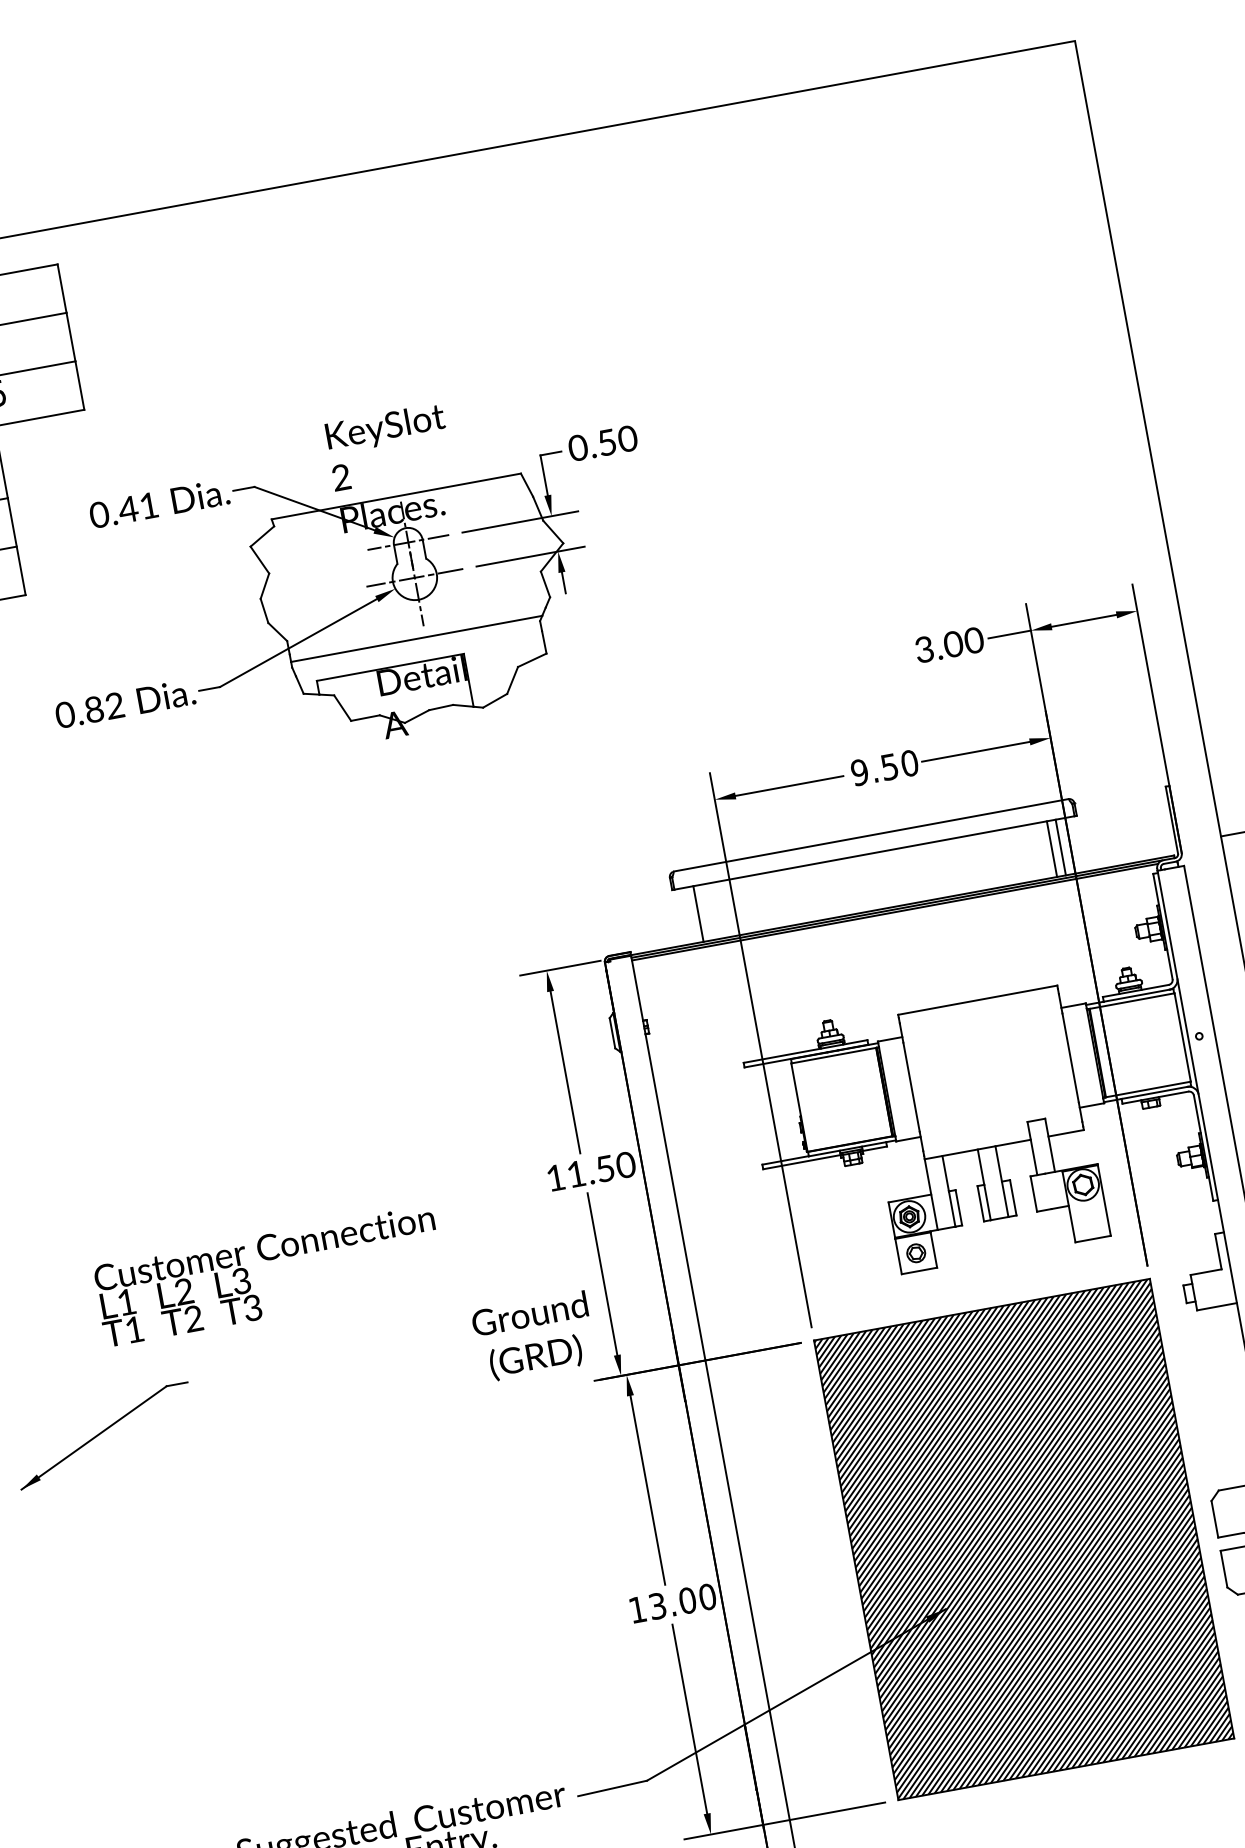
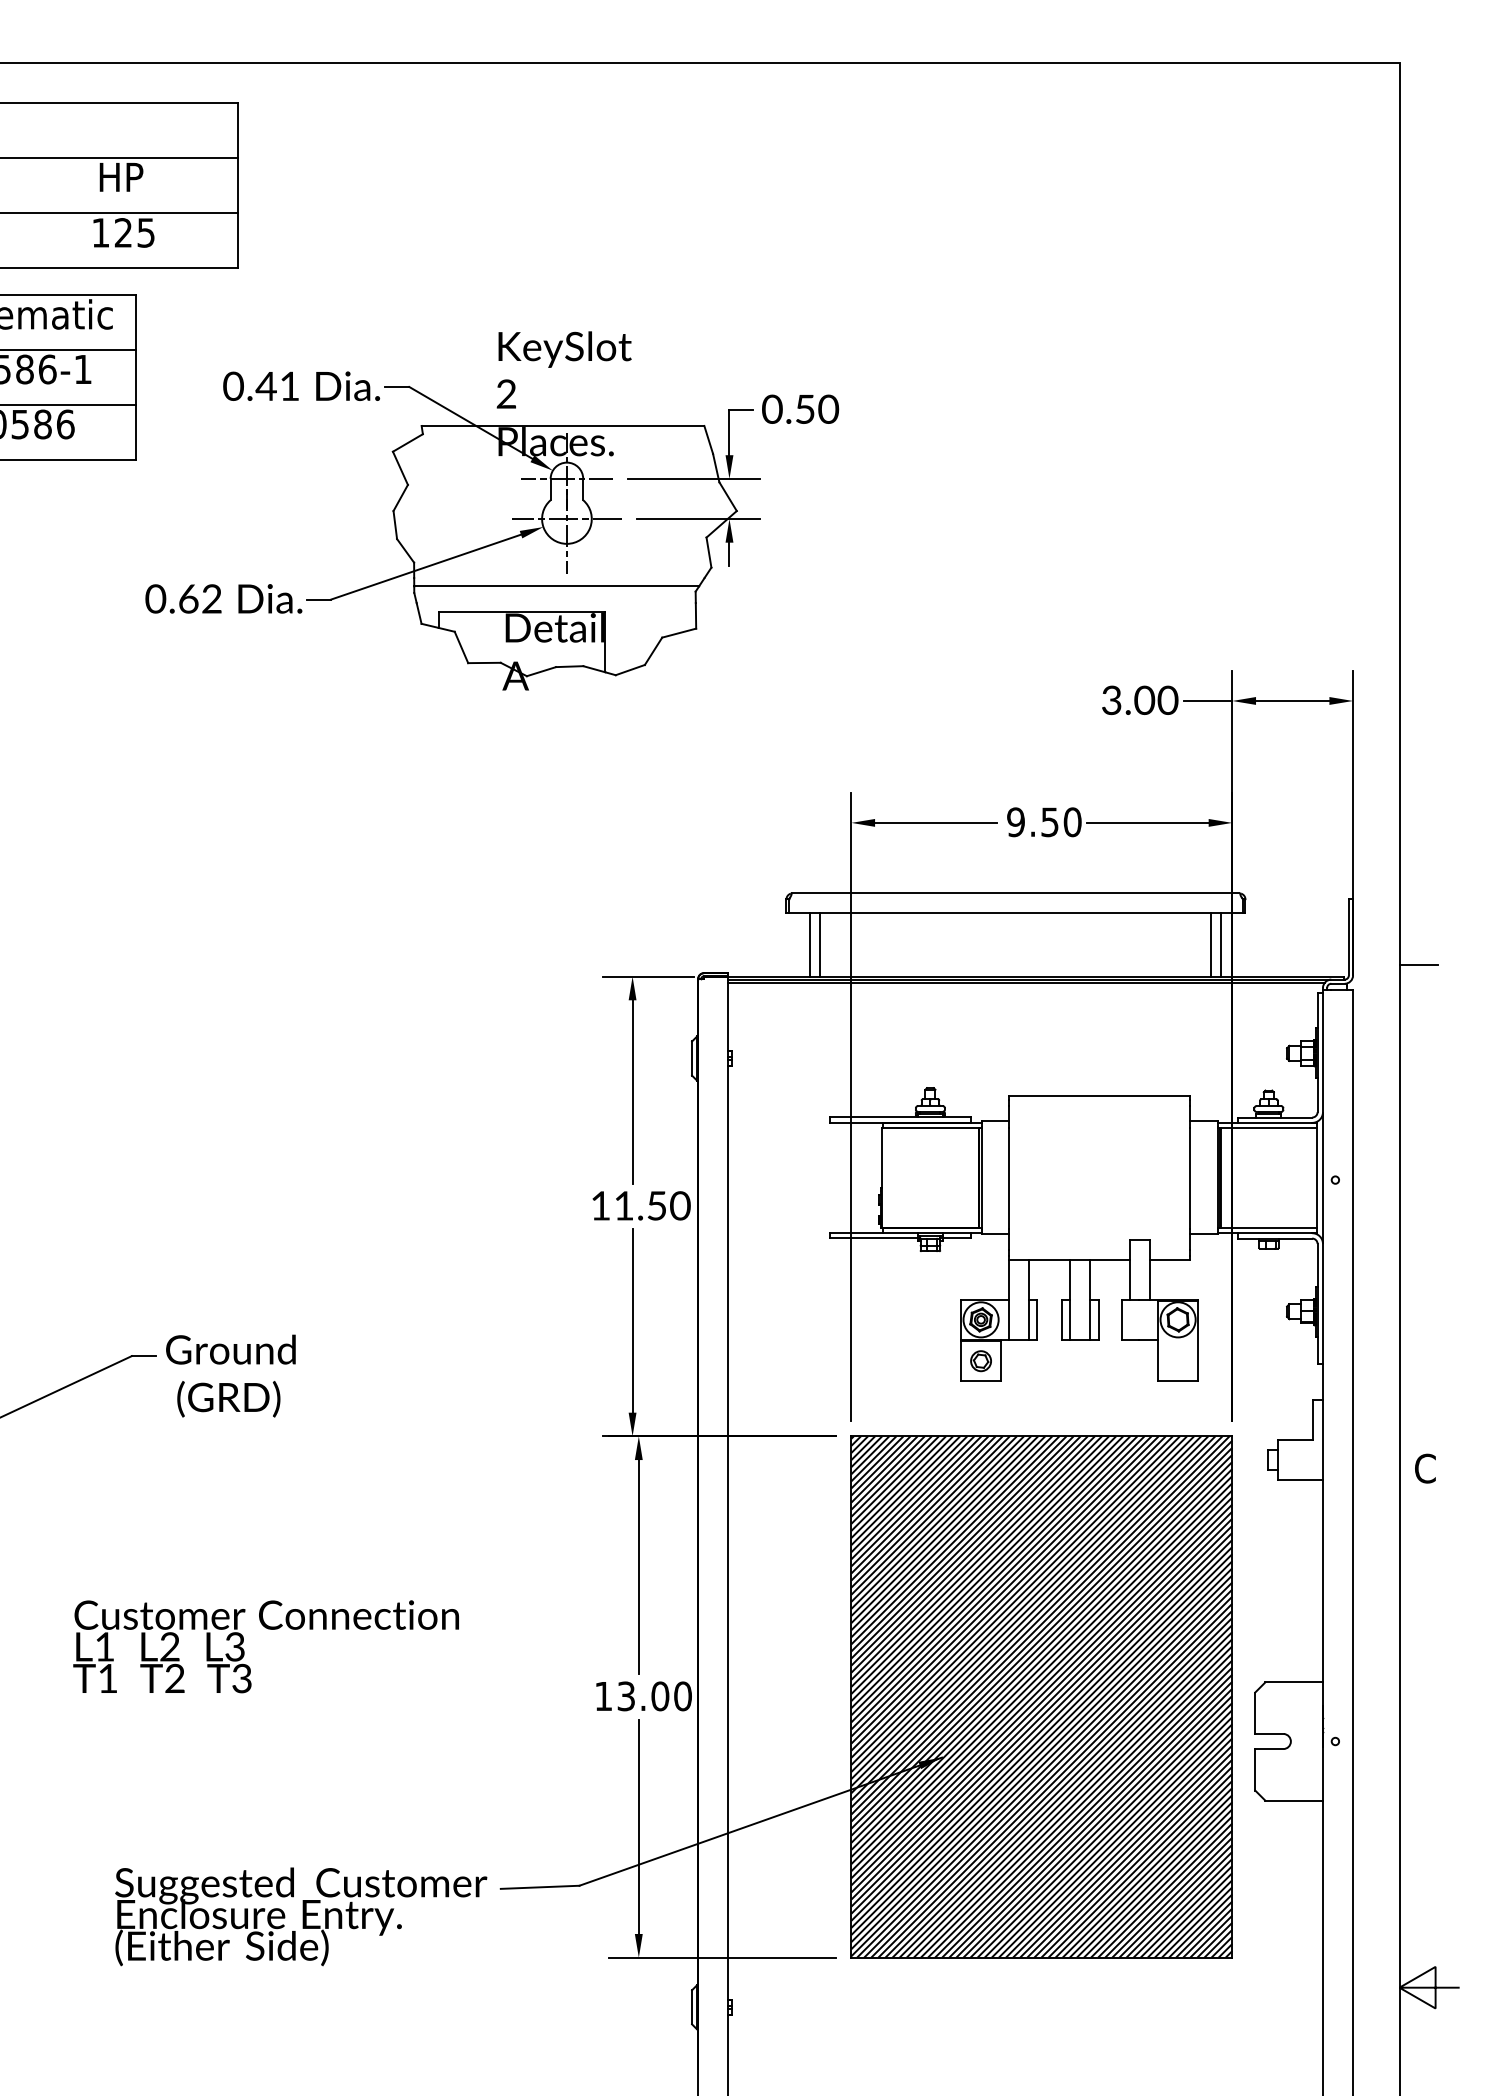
text: (94, 709) -> (188, 598), 0.82 -> 0.62
line: (707, 911) -> (820, 944), added
text: (268, 1275) -> (265, 1646), moved
text: (533, 1336) -> (230, 1375), moved

